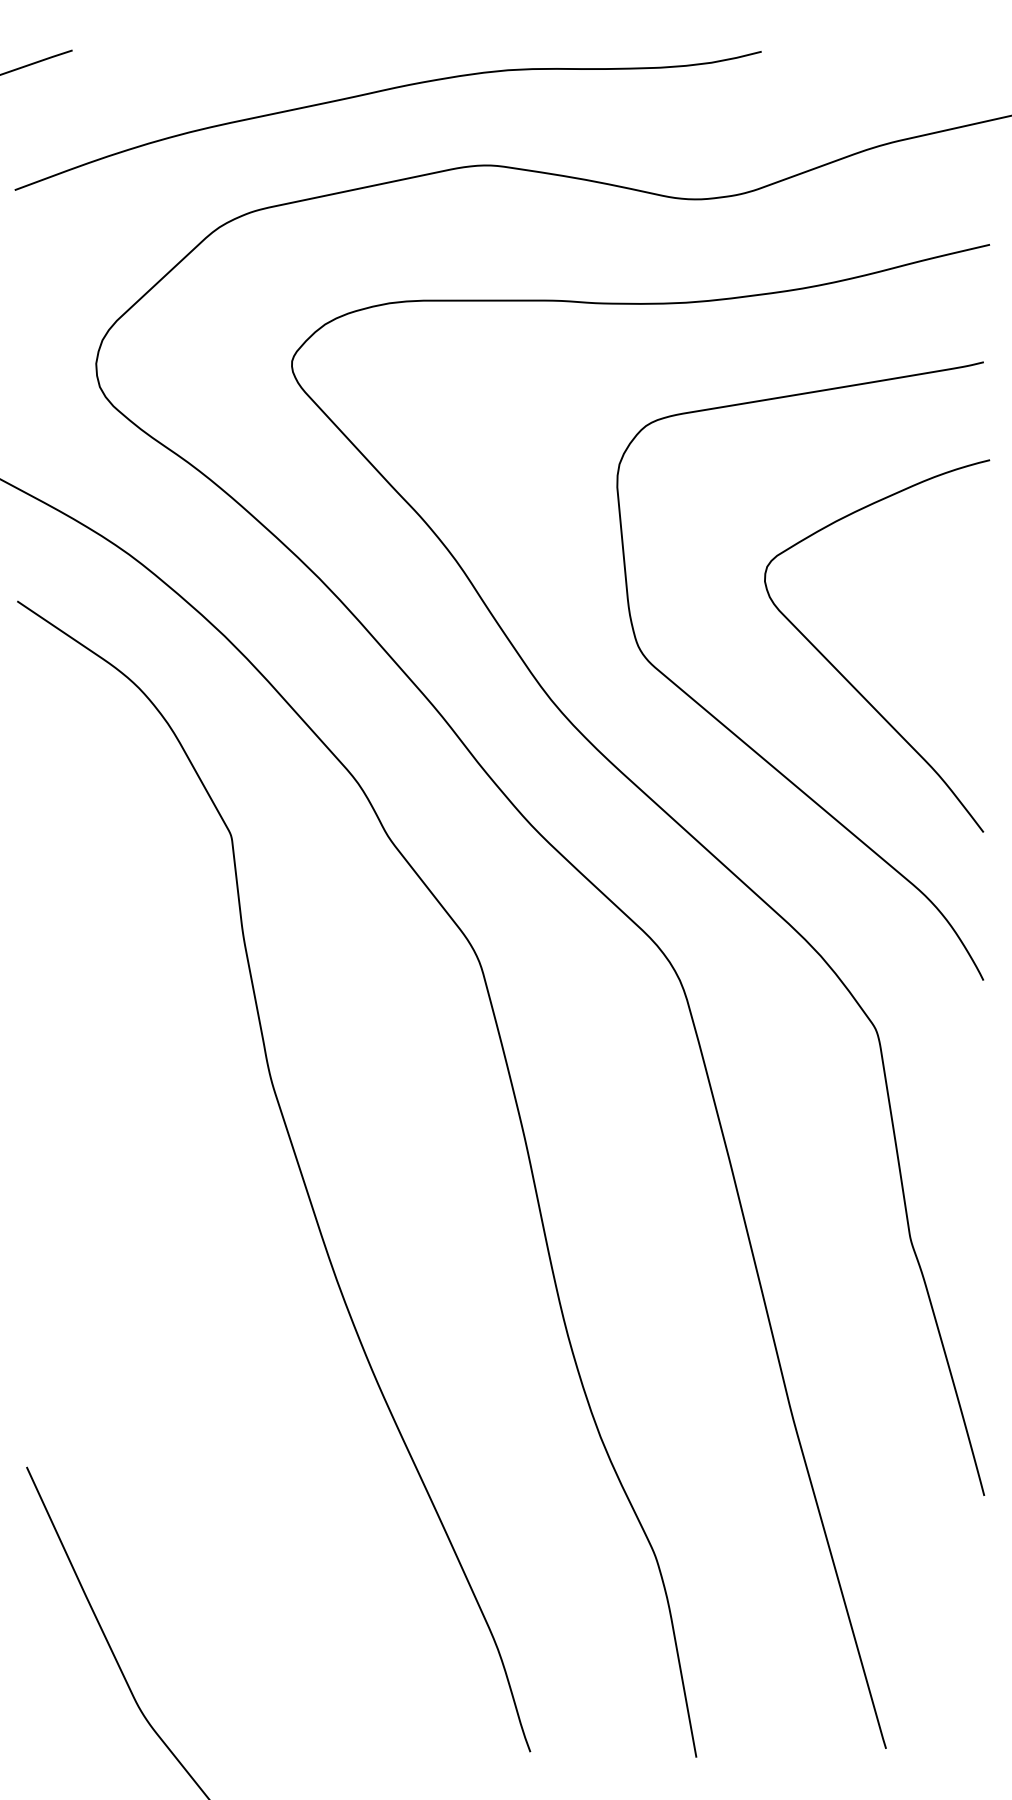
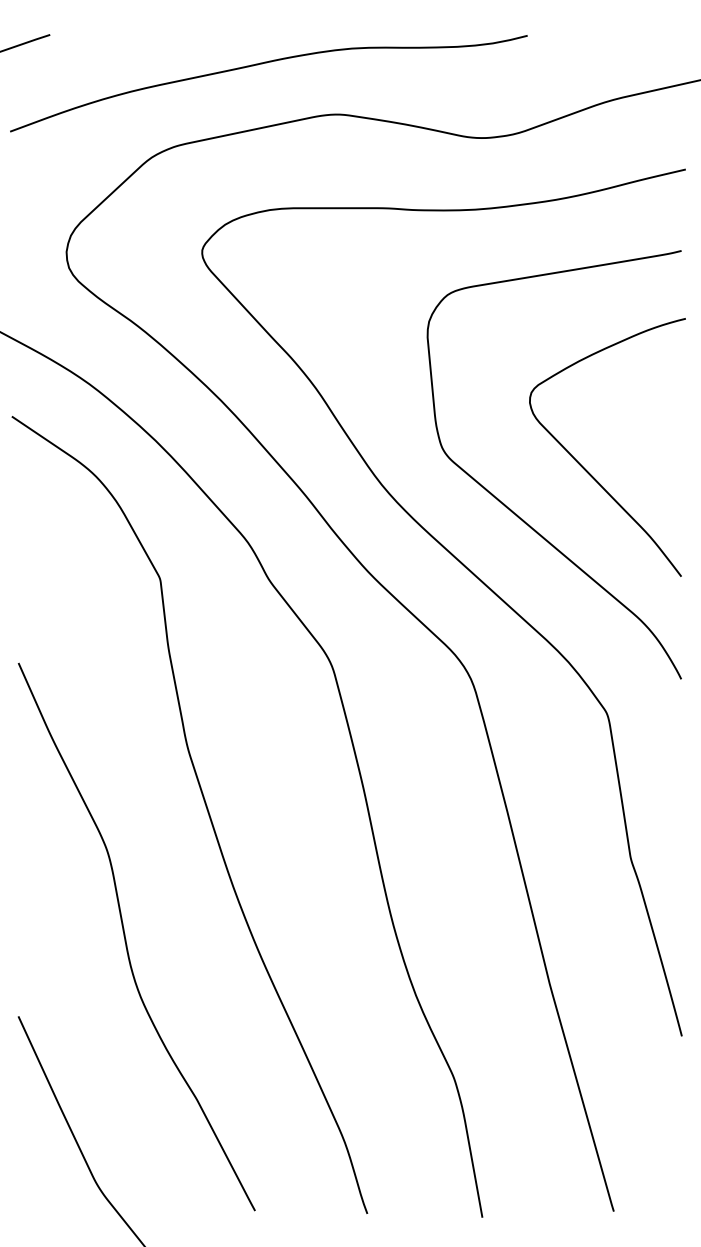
curve: (182, 1356) -> (126, 939), added

